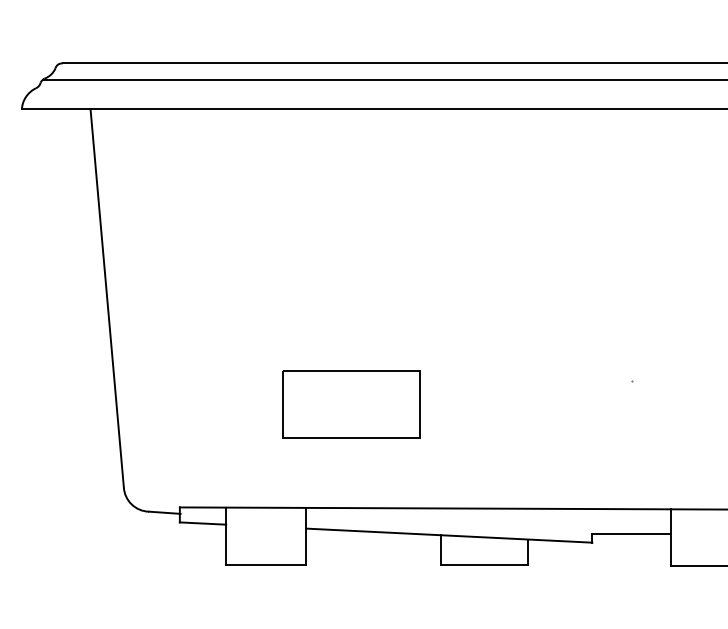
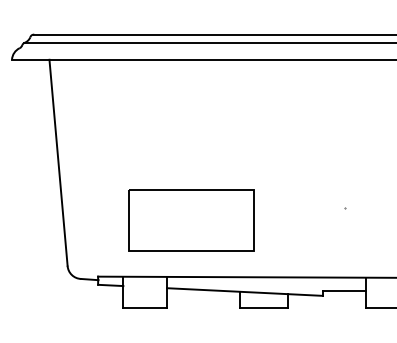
part: (351, 404) -> (191, 220), size x1.67

